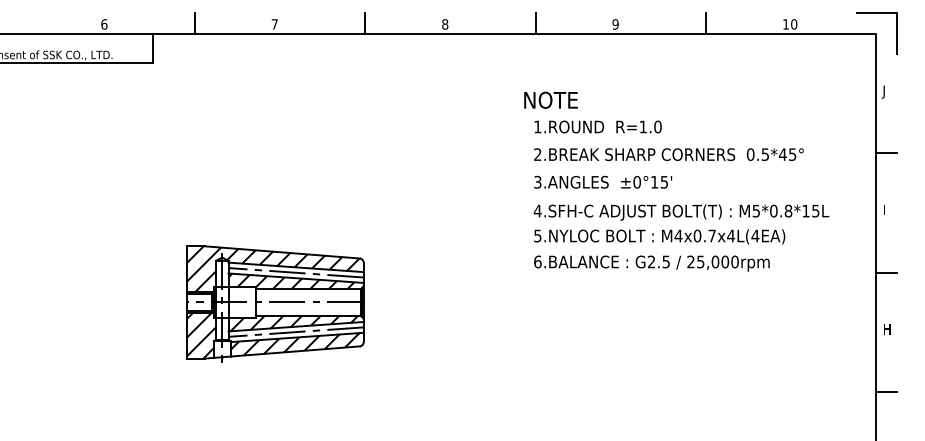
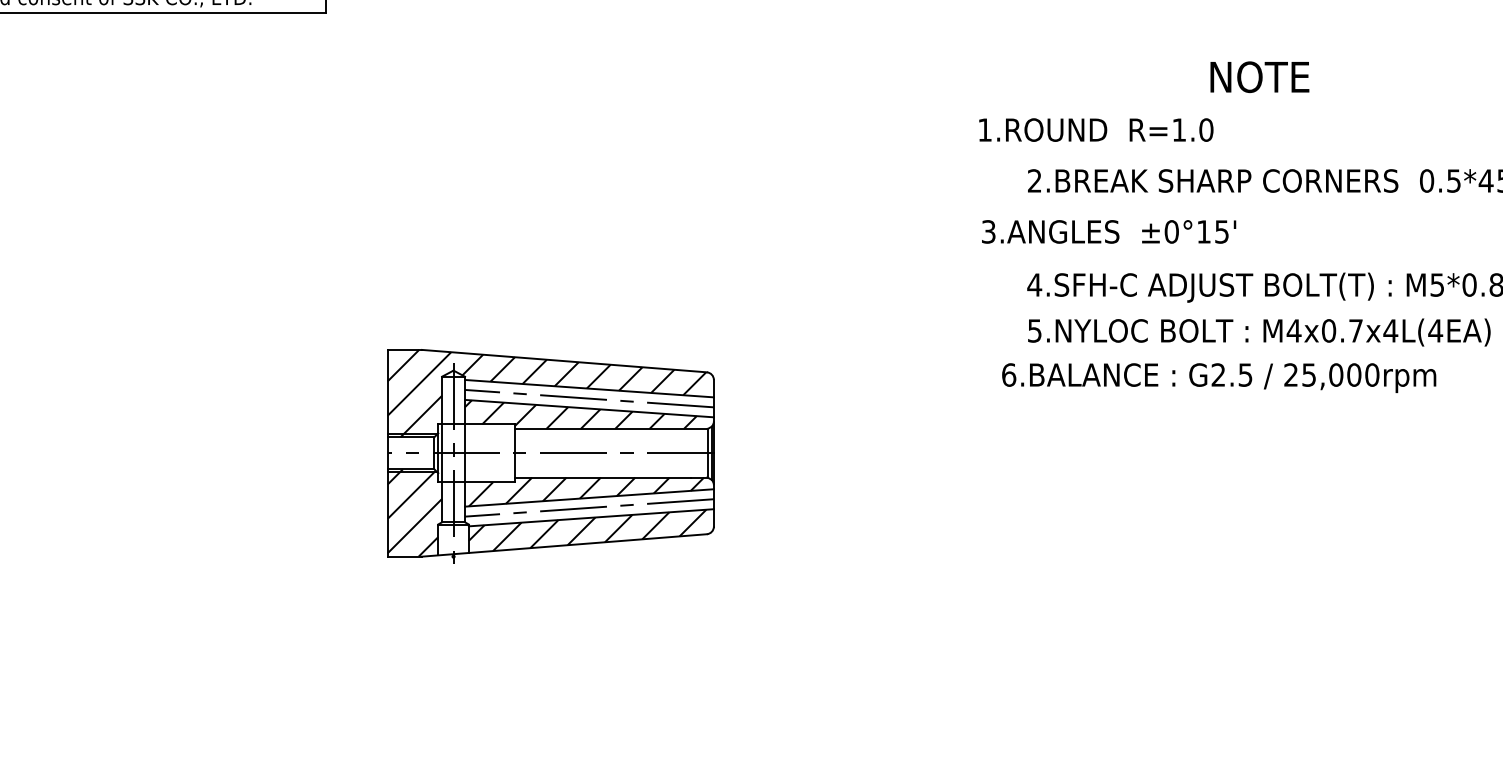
text: (550, 99) -> (1258, 75), moved
text: (597, 126) -> (1094, 129), moved
text: (603, 181) -> (1109, 230), moved
text: (651, 263) -> (1218, 377), moved

